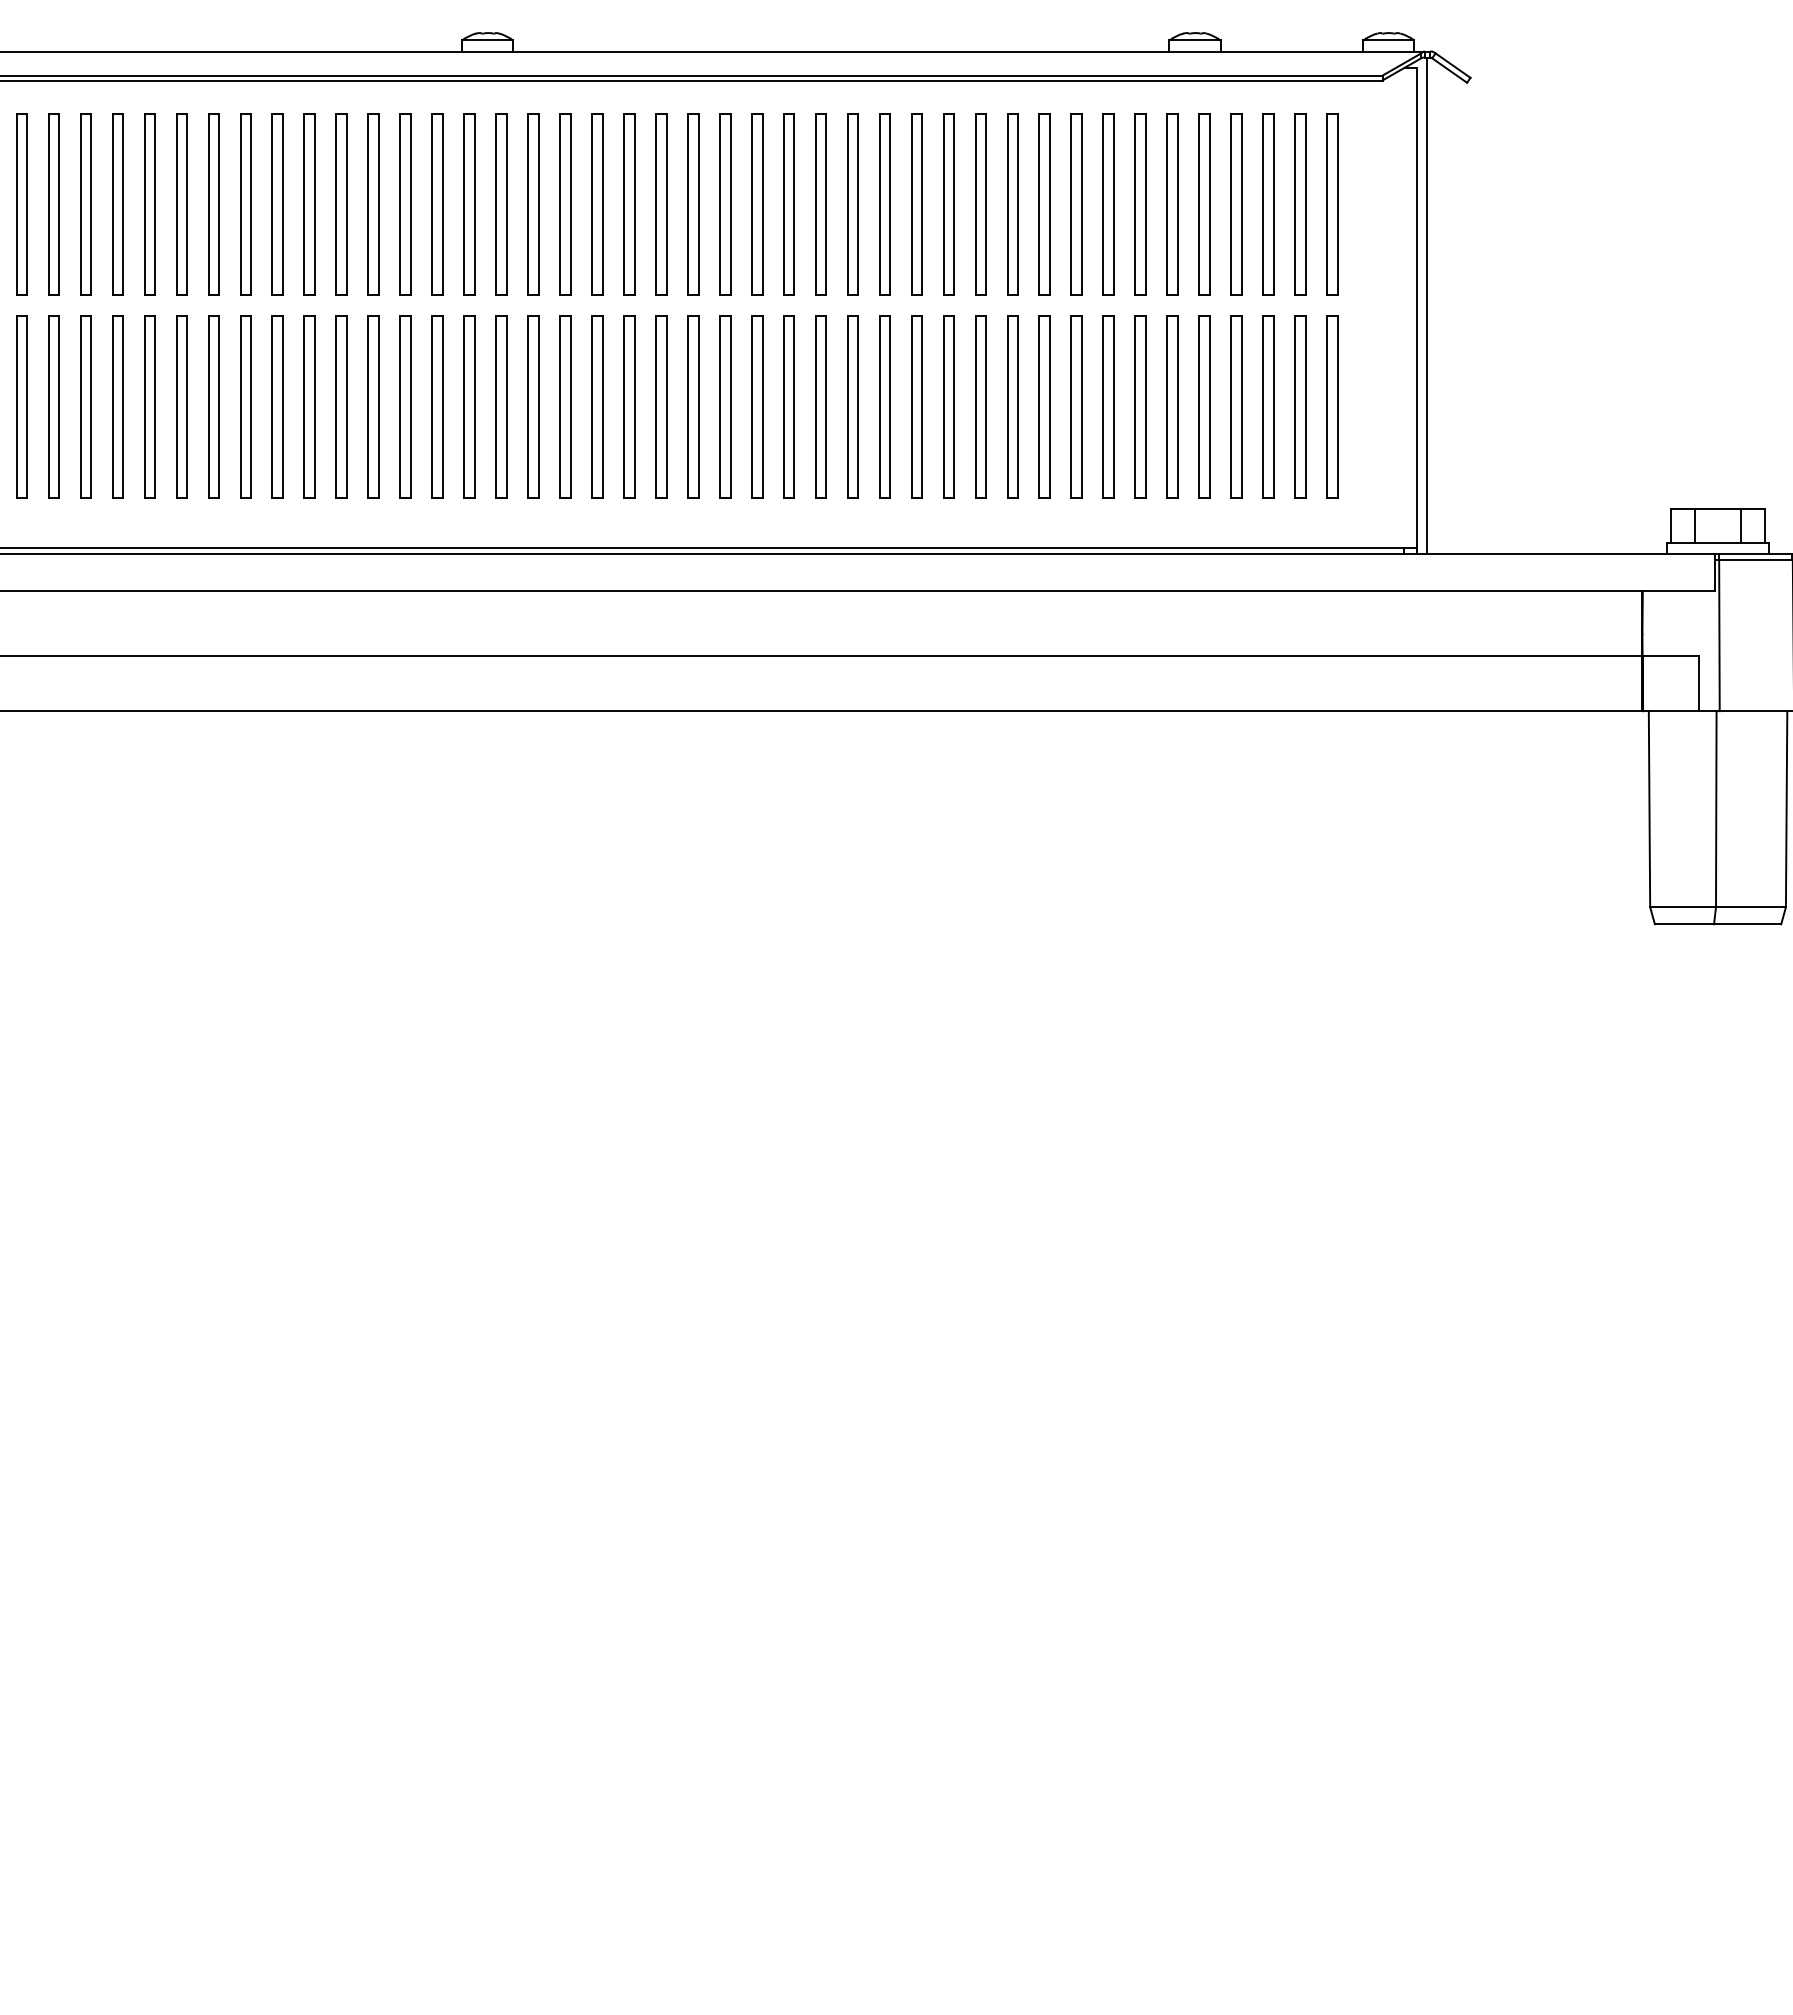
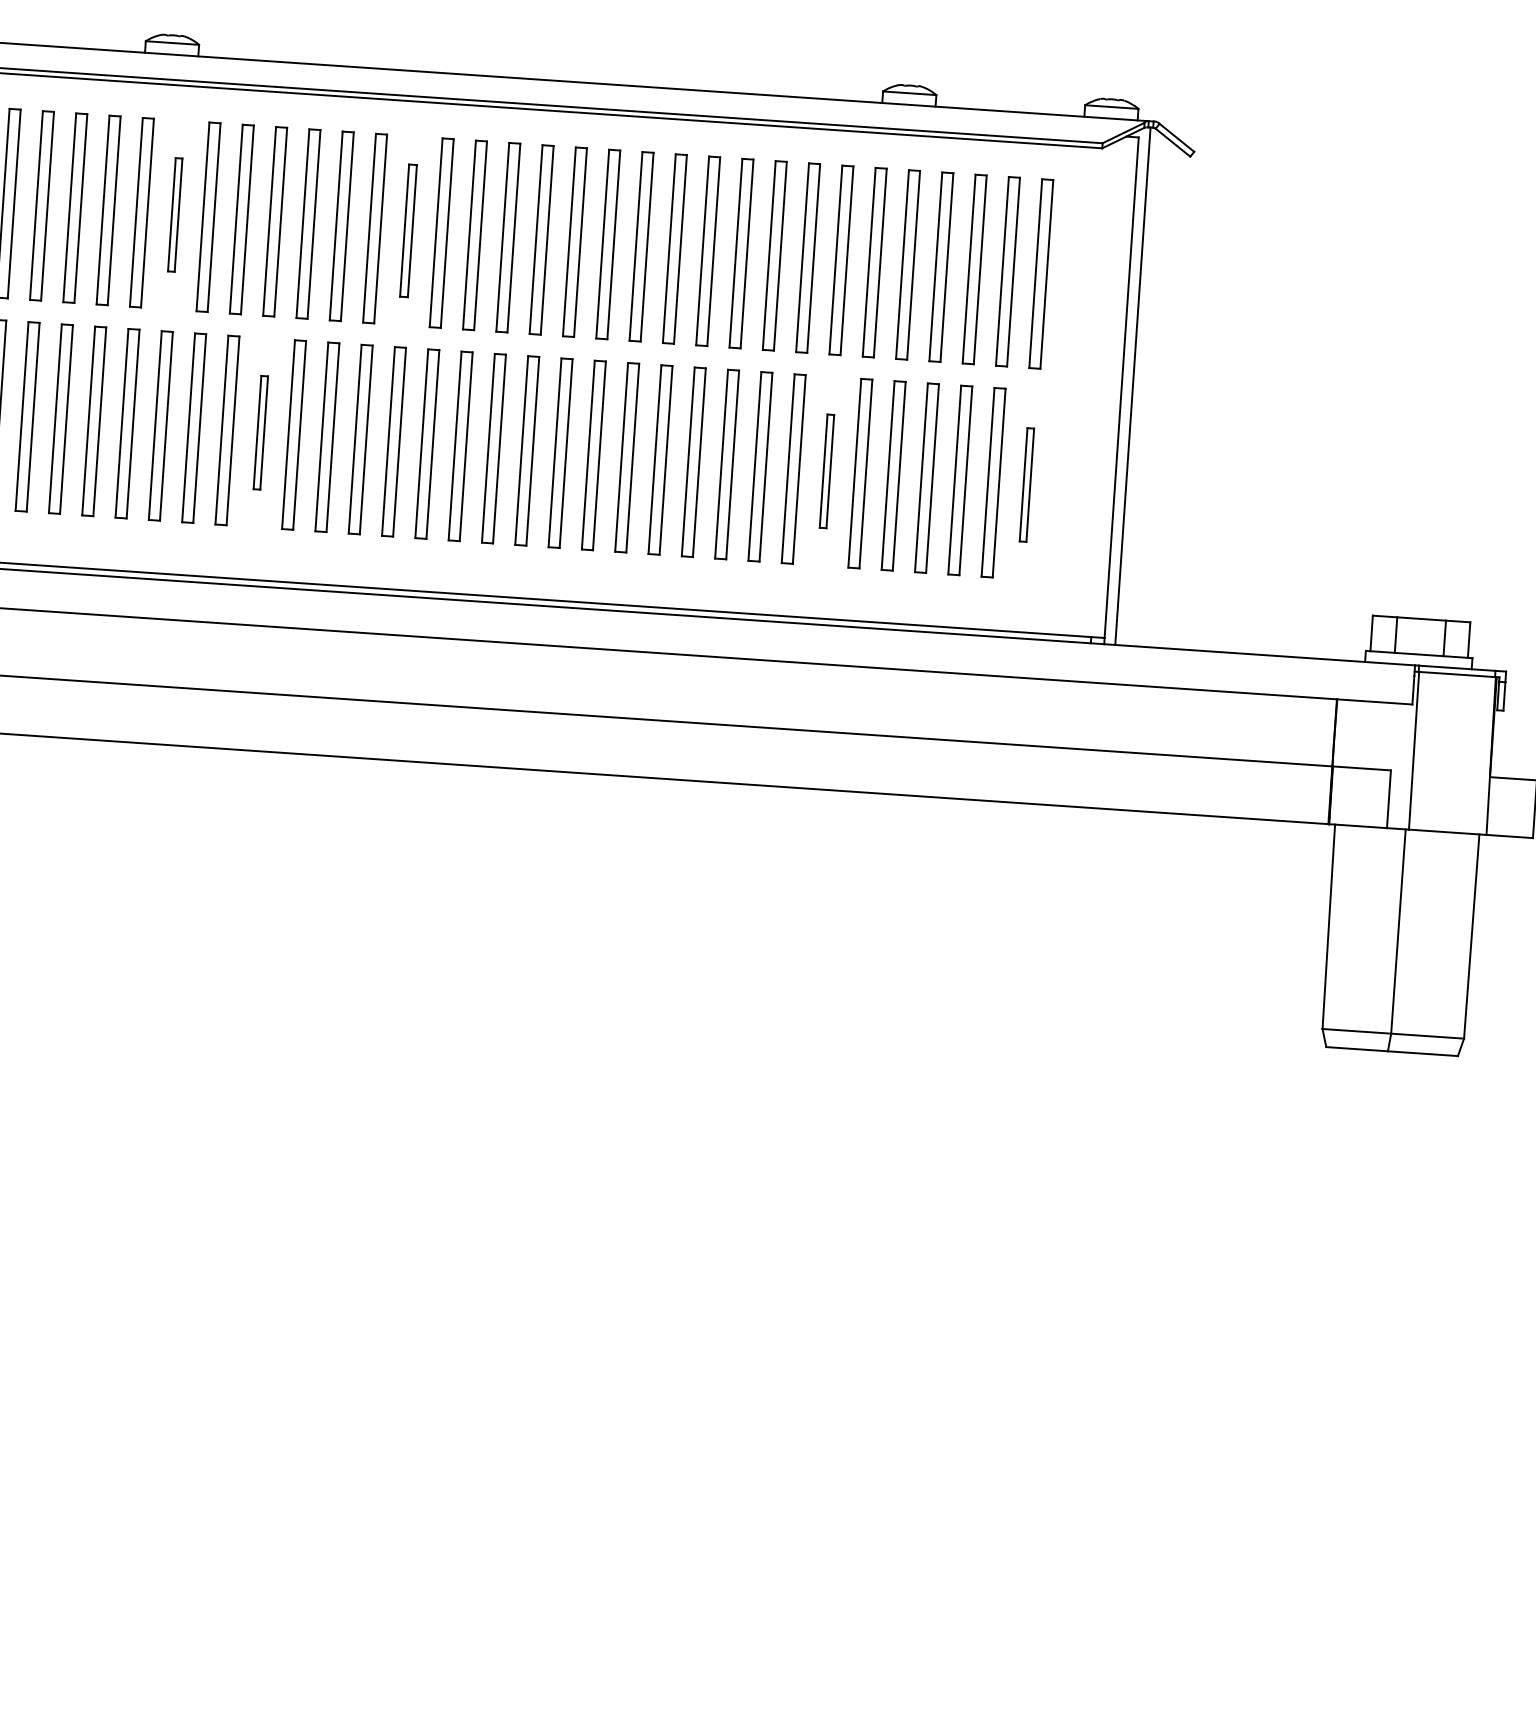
part: (501, 204) -> (175, 214), size x0.6
part: (725, 204) -> (408, 230), size x0.7
part: (597, 406) -> (260, 432), size x0.6
part: (1140, 406) -> (826, 470), size x0.6
part: (1332, 406) -> (1027, 484), size x0.6

